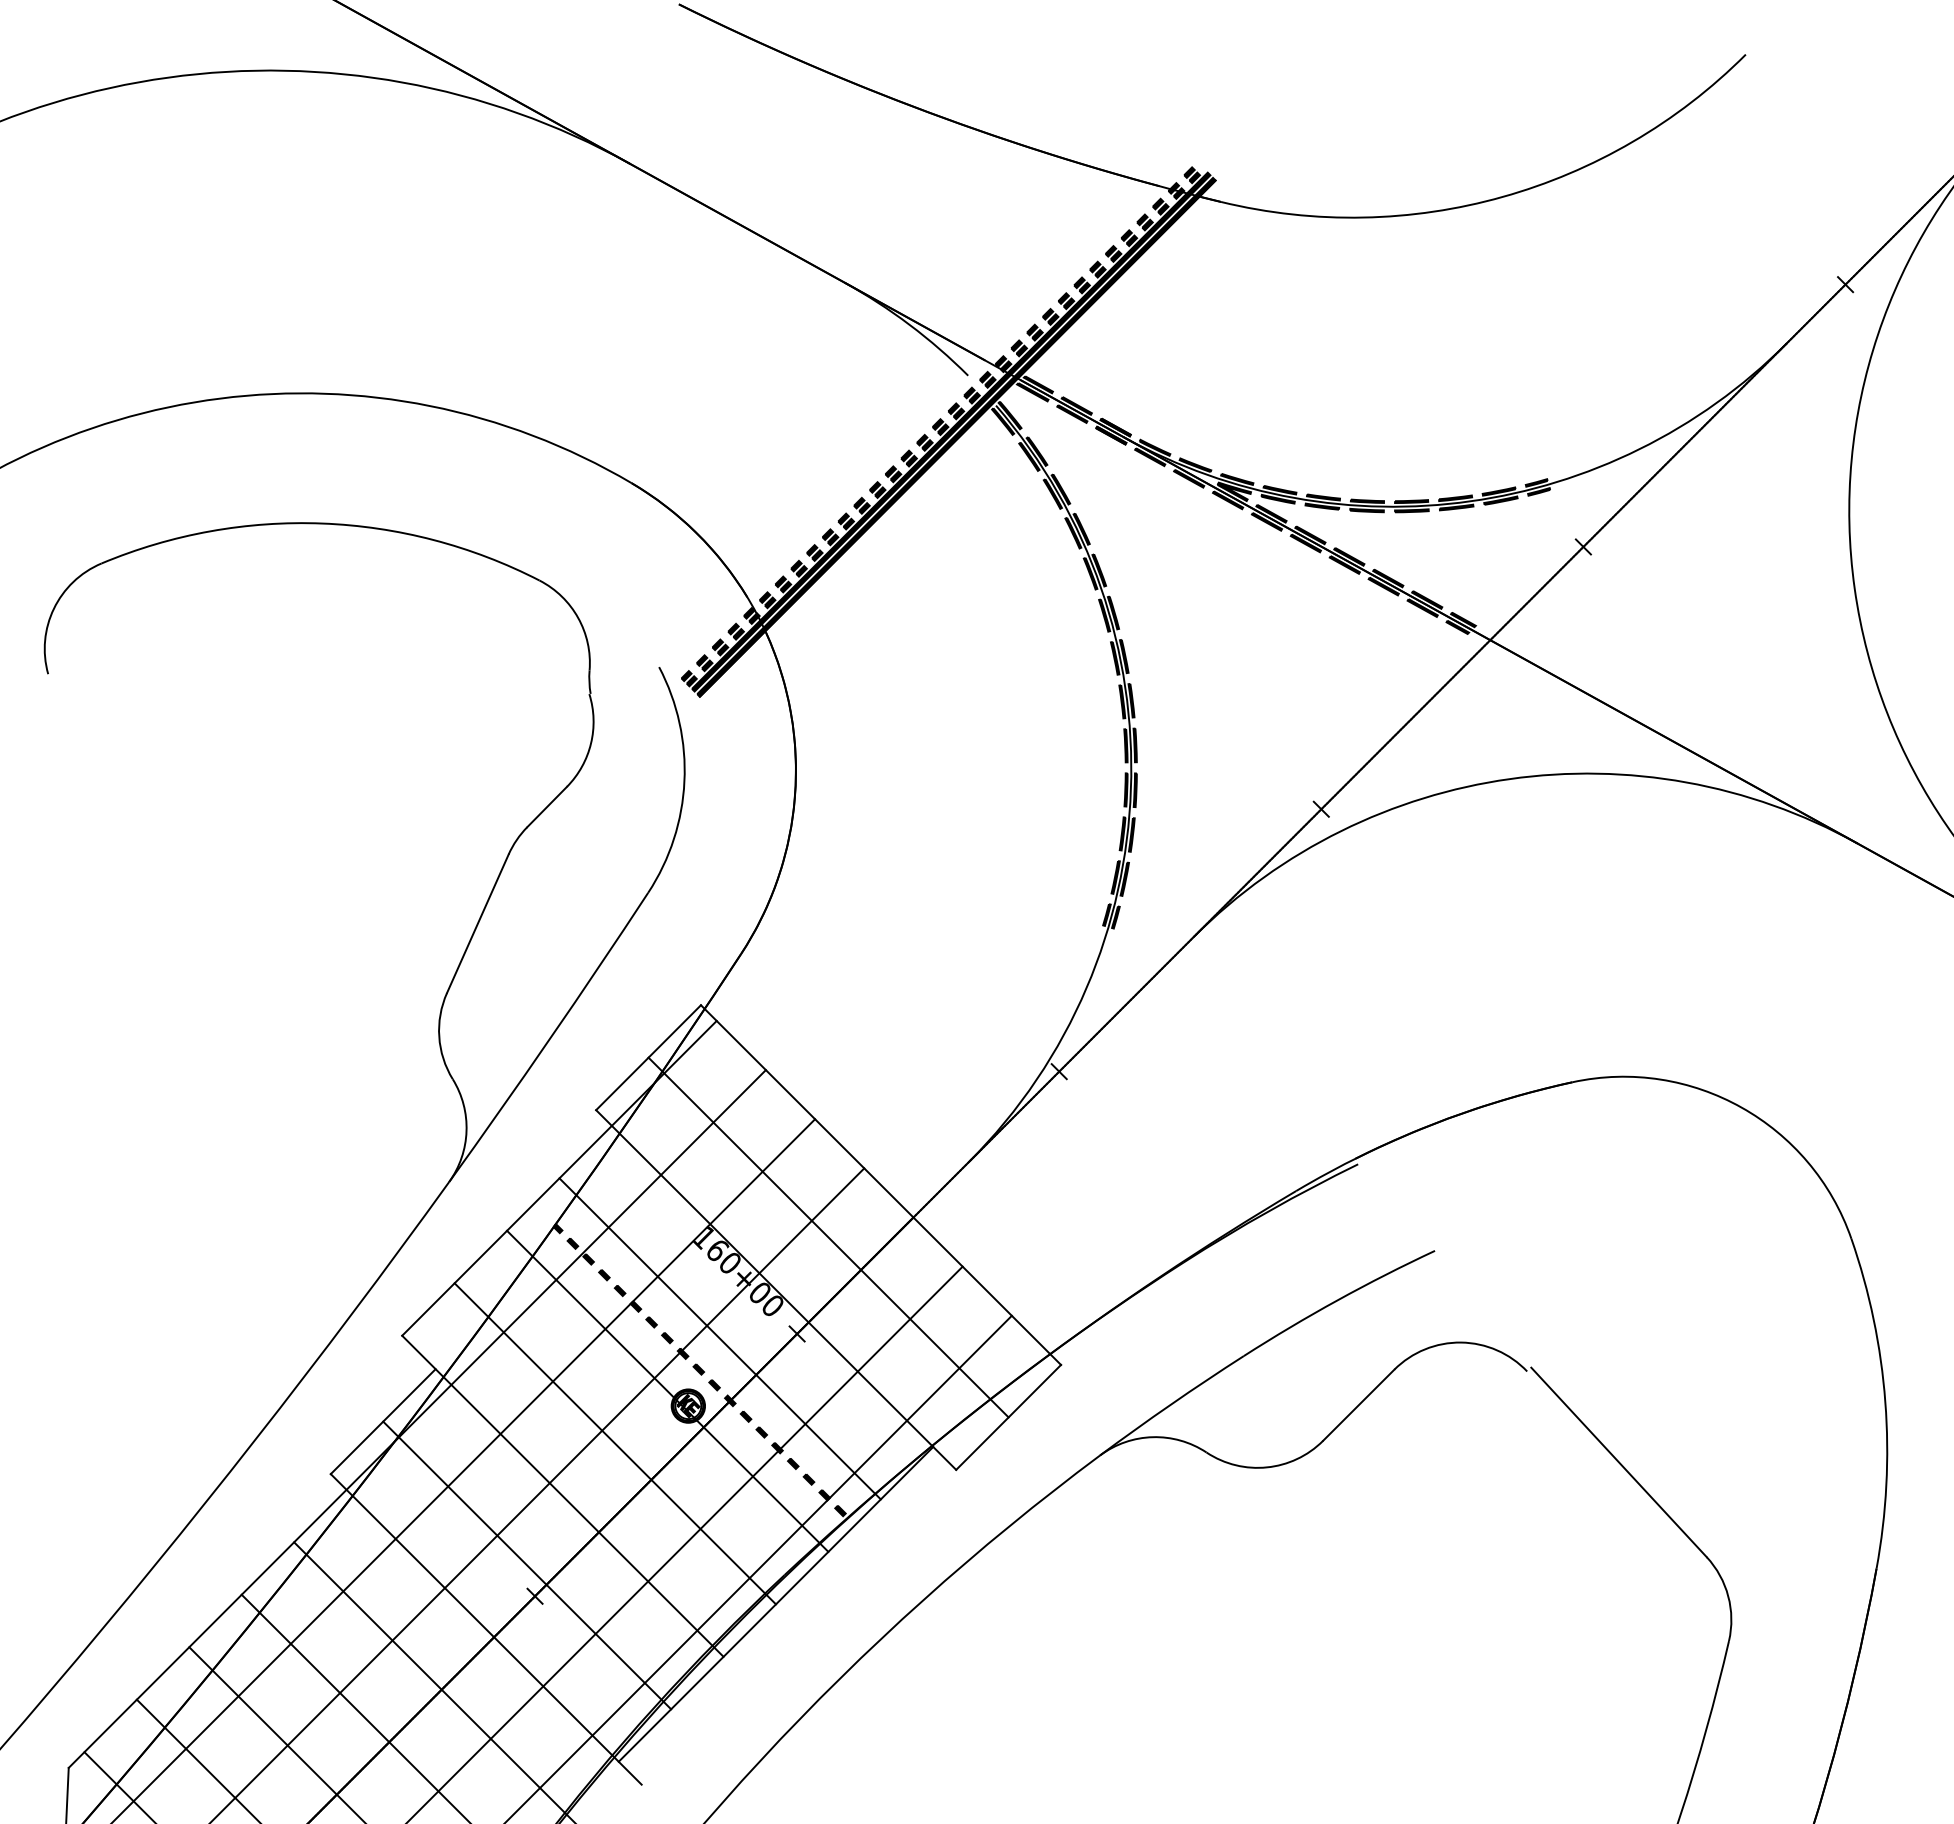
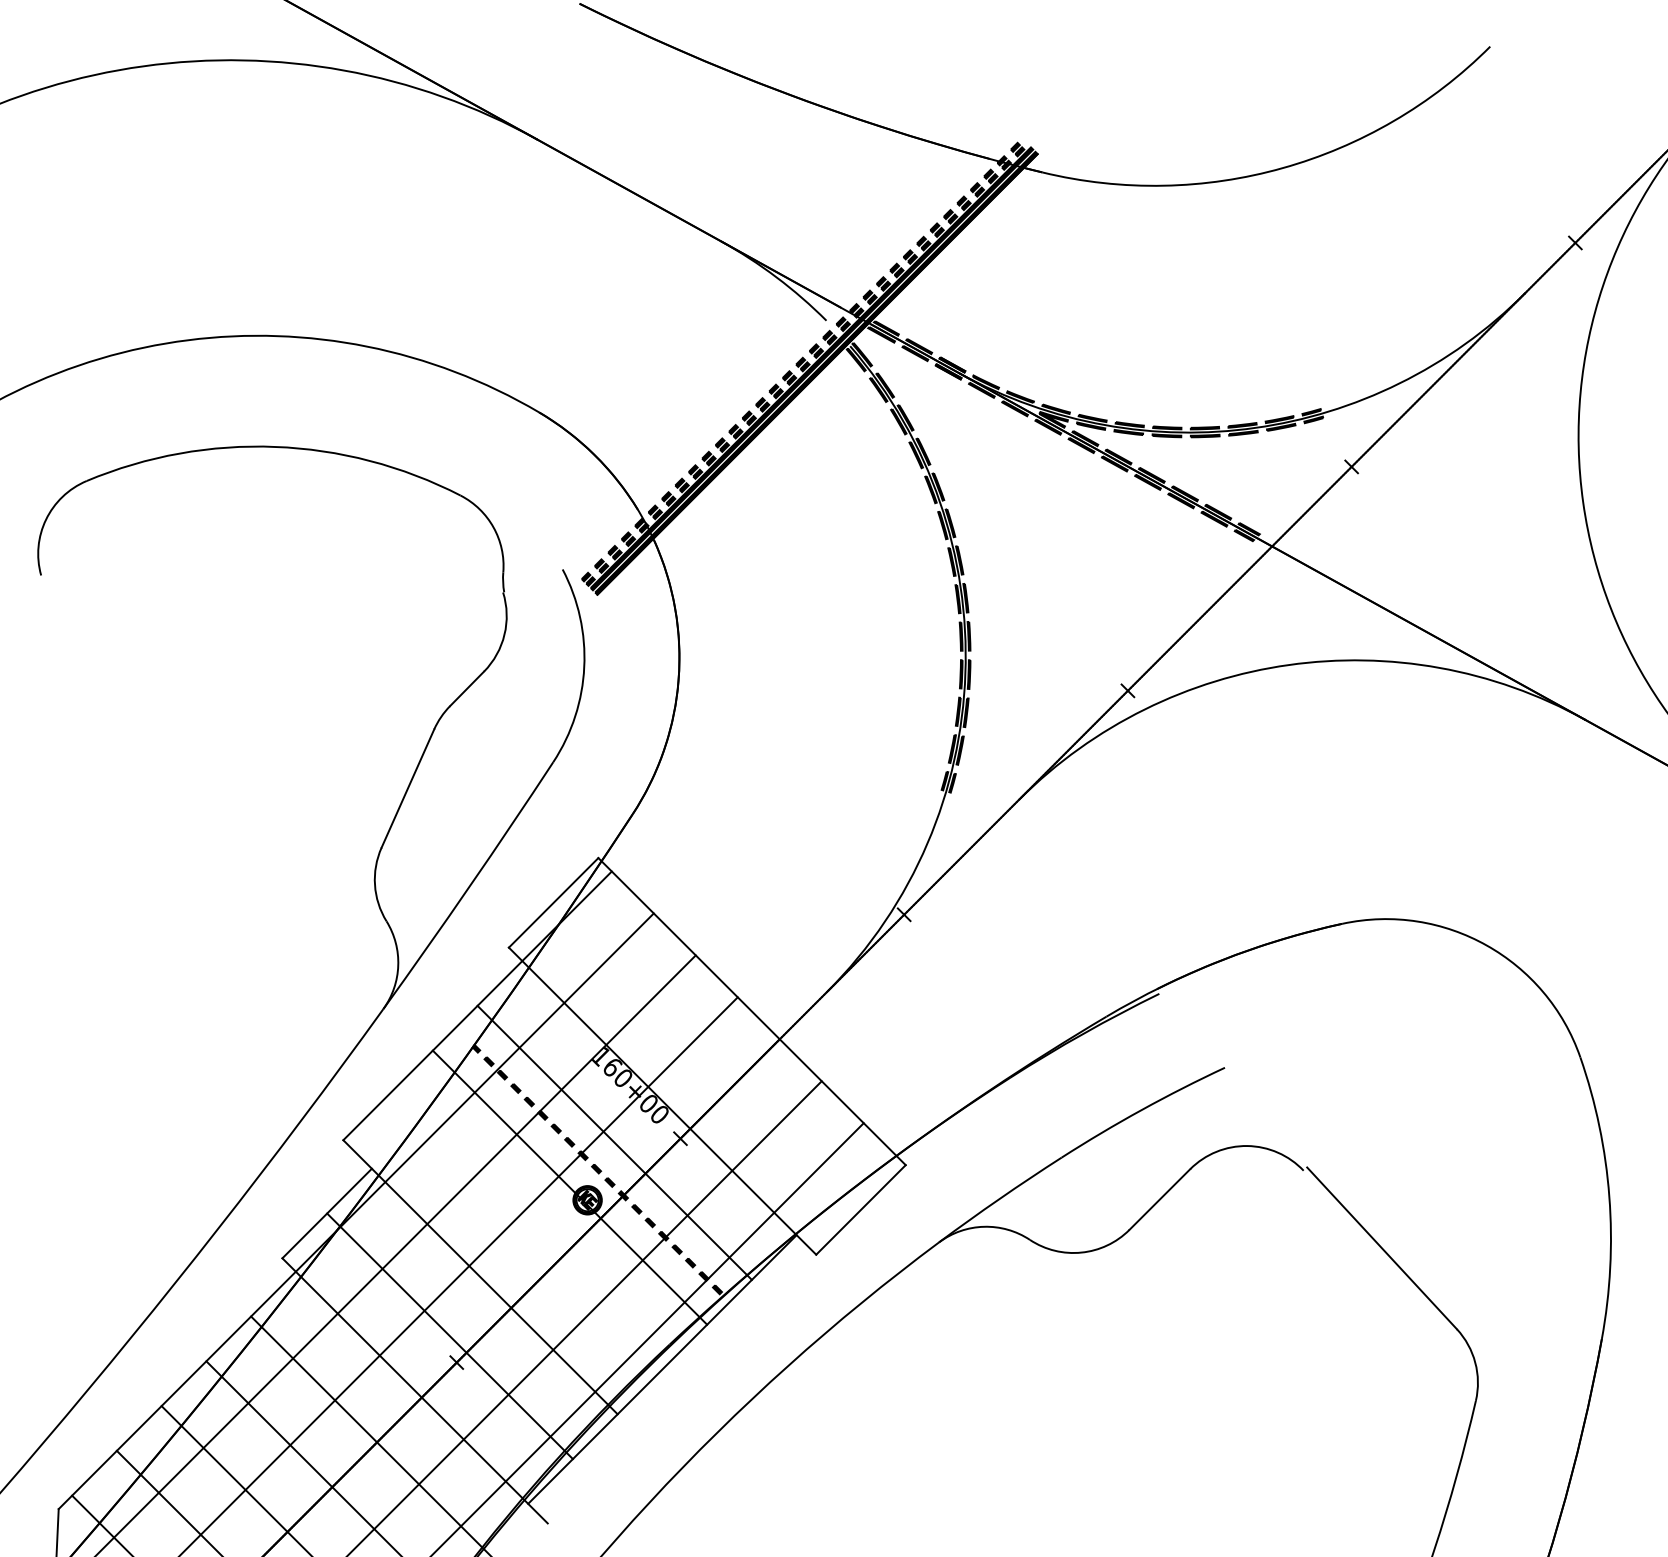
line: (828, 1237) -> (707, 1056), removed
line: (614, 1443) -> (524, 1232), removed

